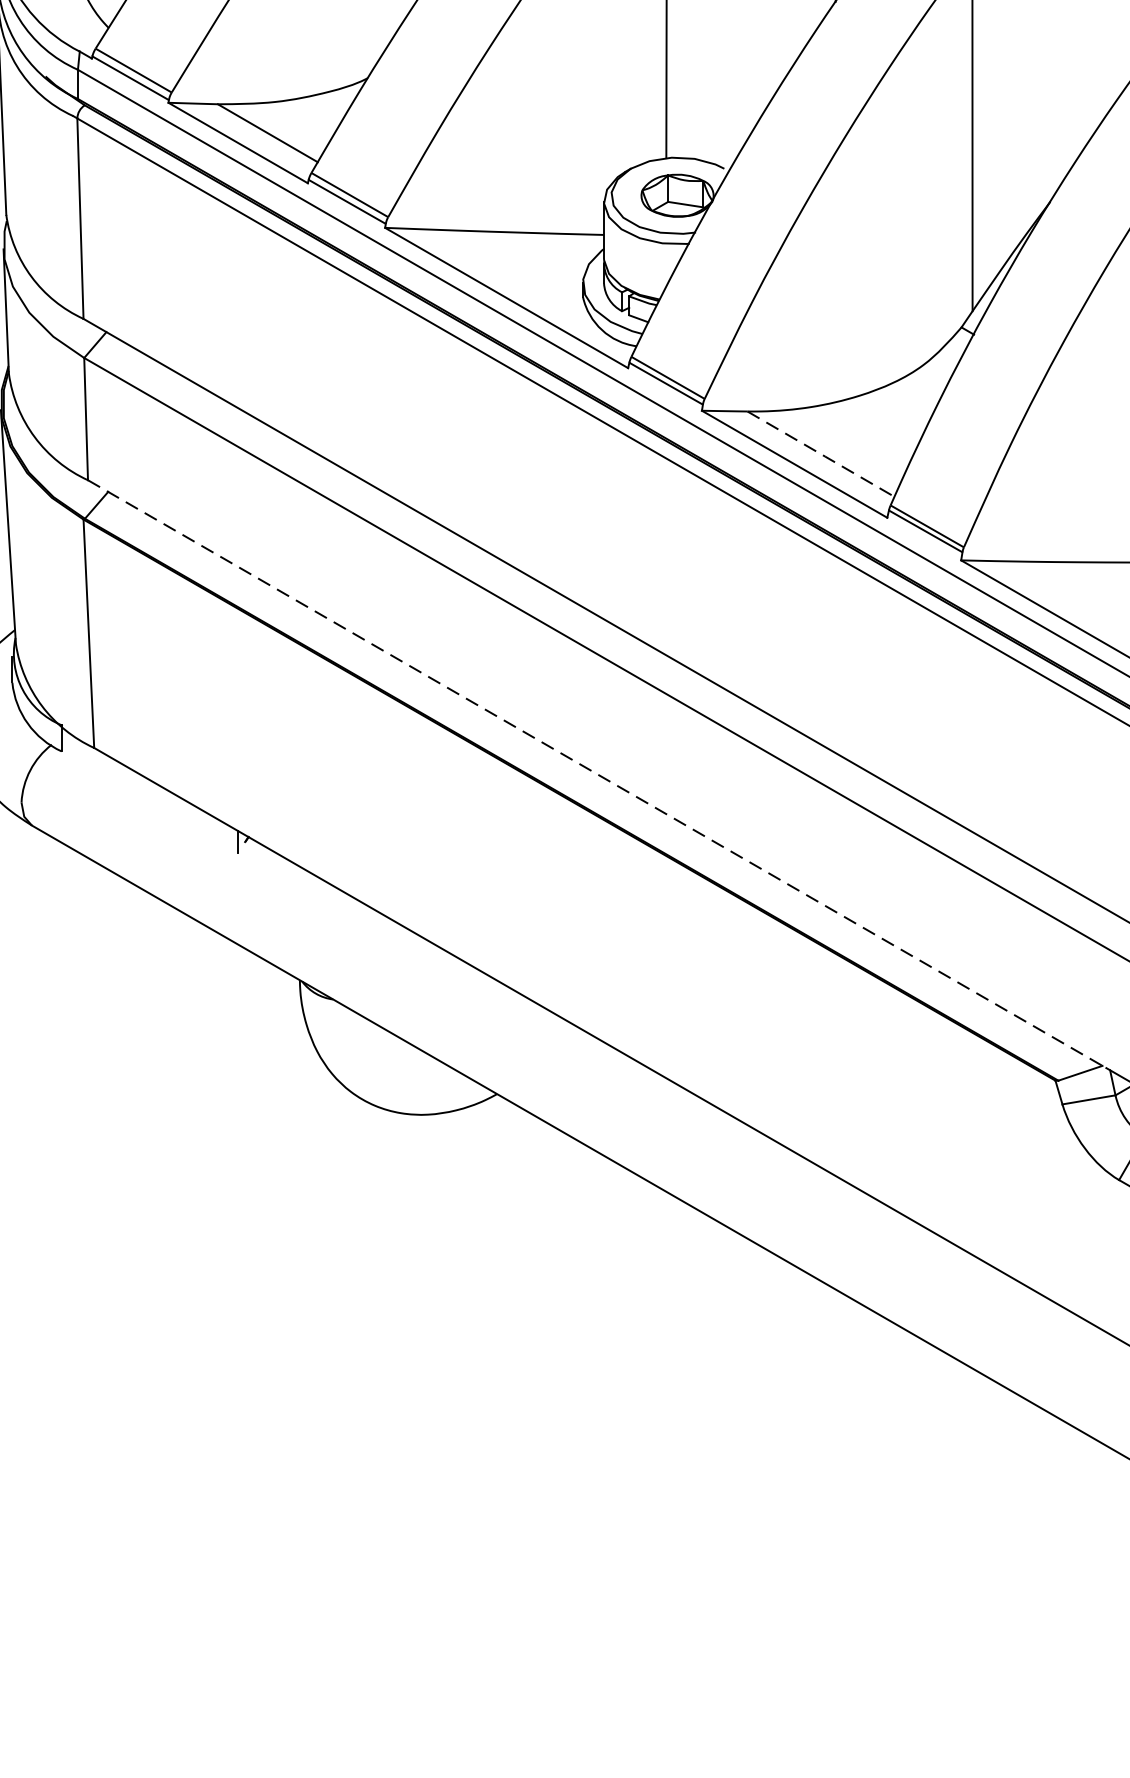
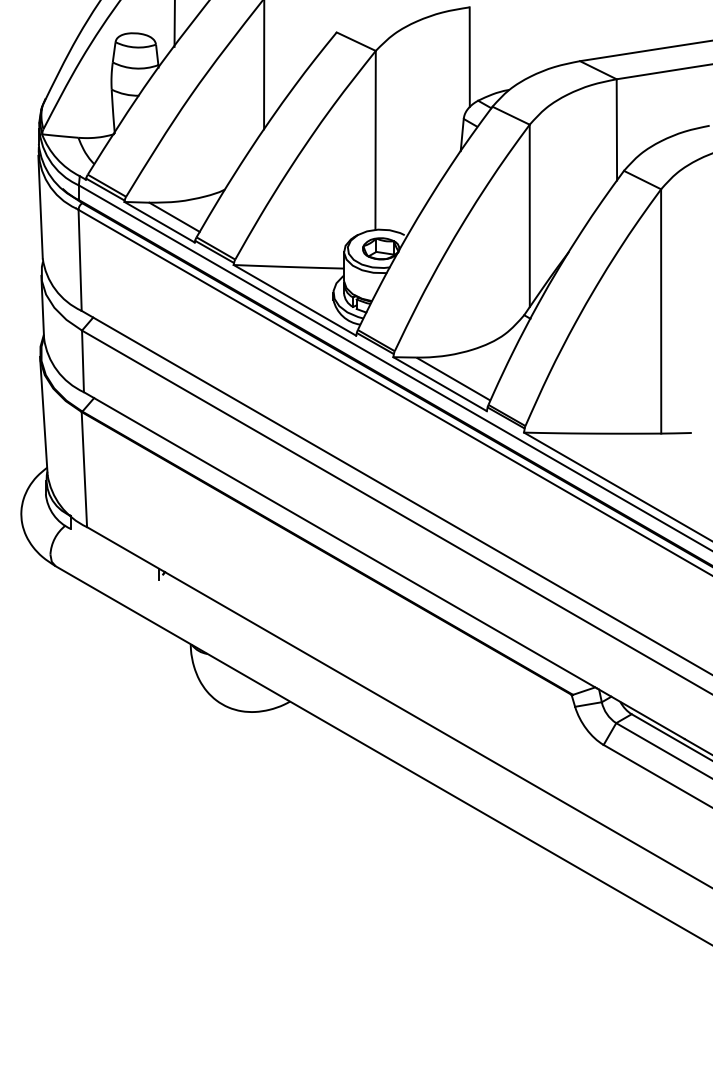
line: (821, 455) -> (453, 379), dashed -> solid
line: (597, 774) -> (340, 540), dashed -> solid

